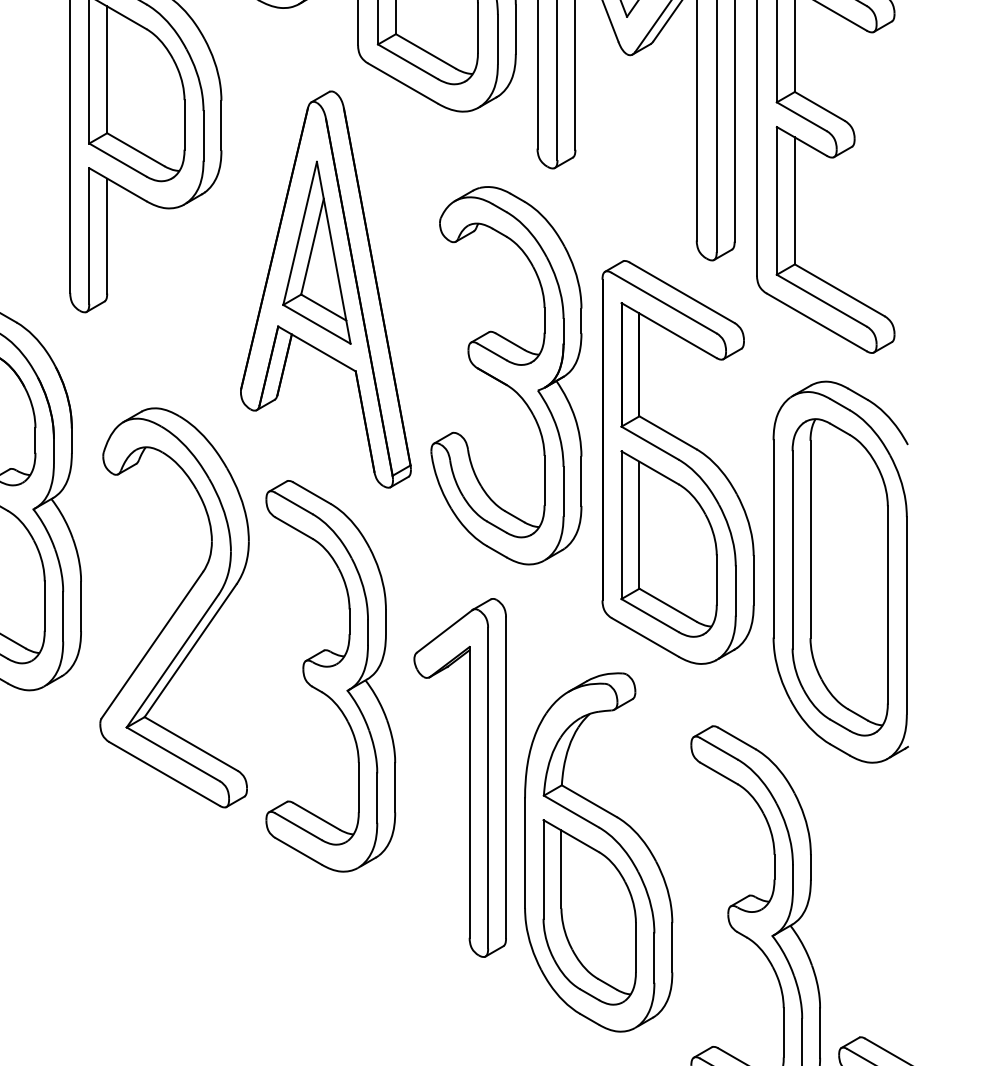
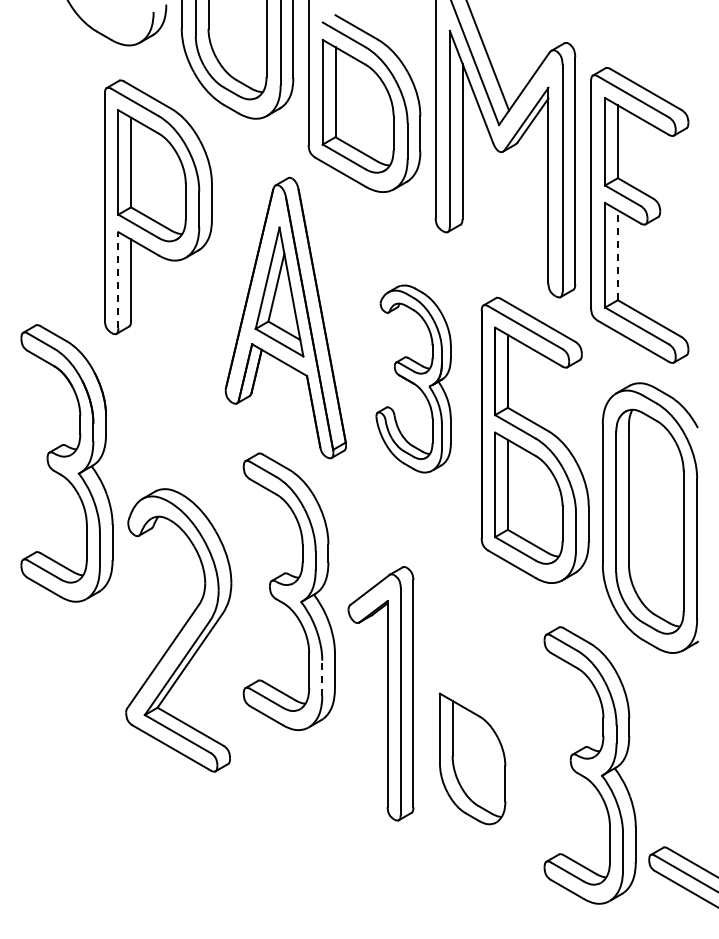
line: (794, 201) -> (617, 255), solid -> dashed
line: (89, 235) -> (118, 279), solid -> dashed
part: (506, 374) -> (413, 378), size x0.7
part: (174, 608) -> (178, 630), moved
part: (469, 777) -> (387, 693), moved
line: (377, 797) -> (322, 677), solid -> dashed
part: (597, 852) -> (478, 716), removed

